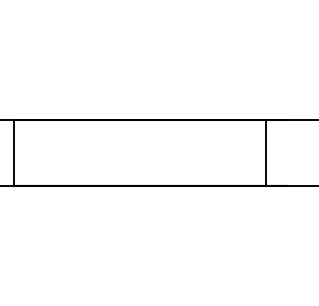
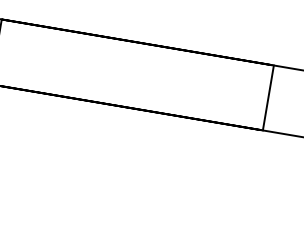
line: (265, 152) -> (268, 97), moved

